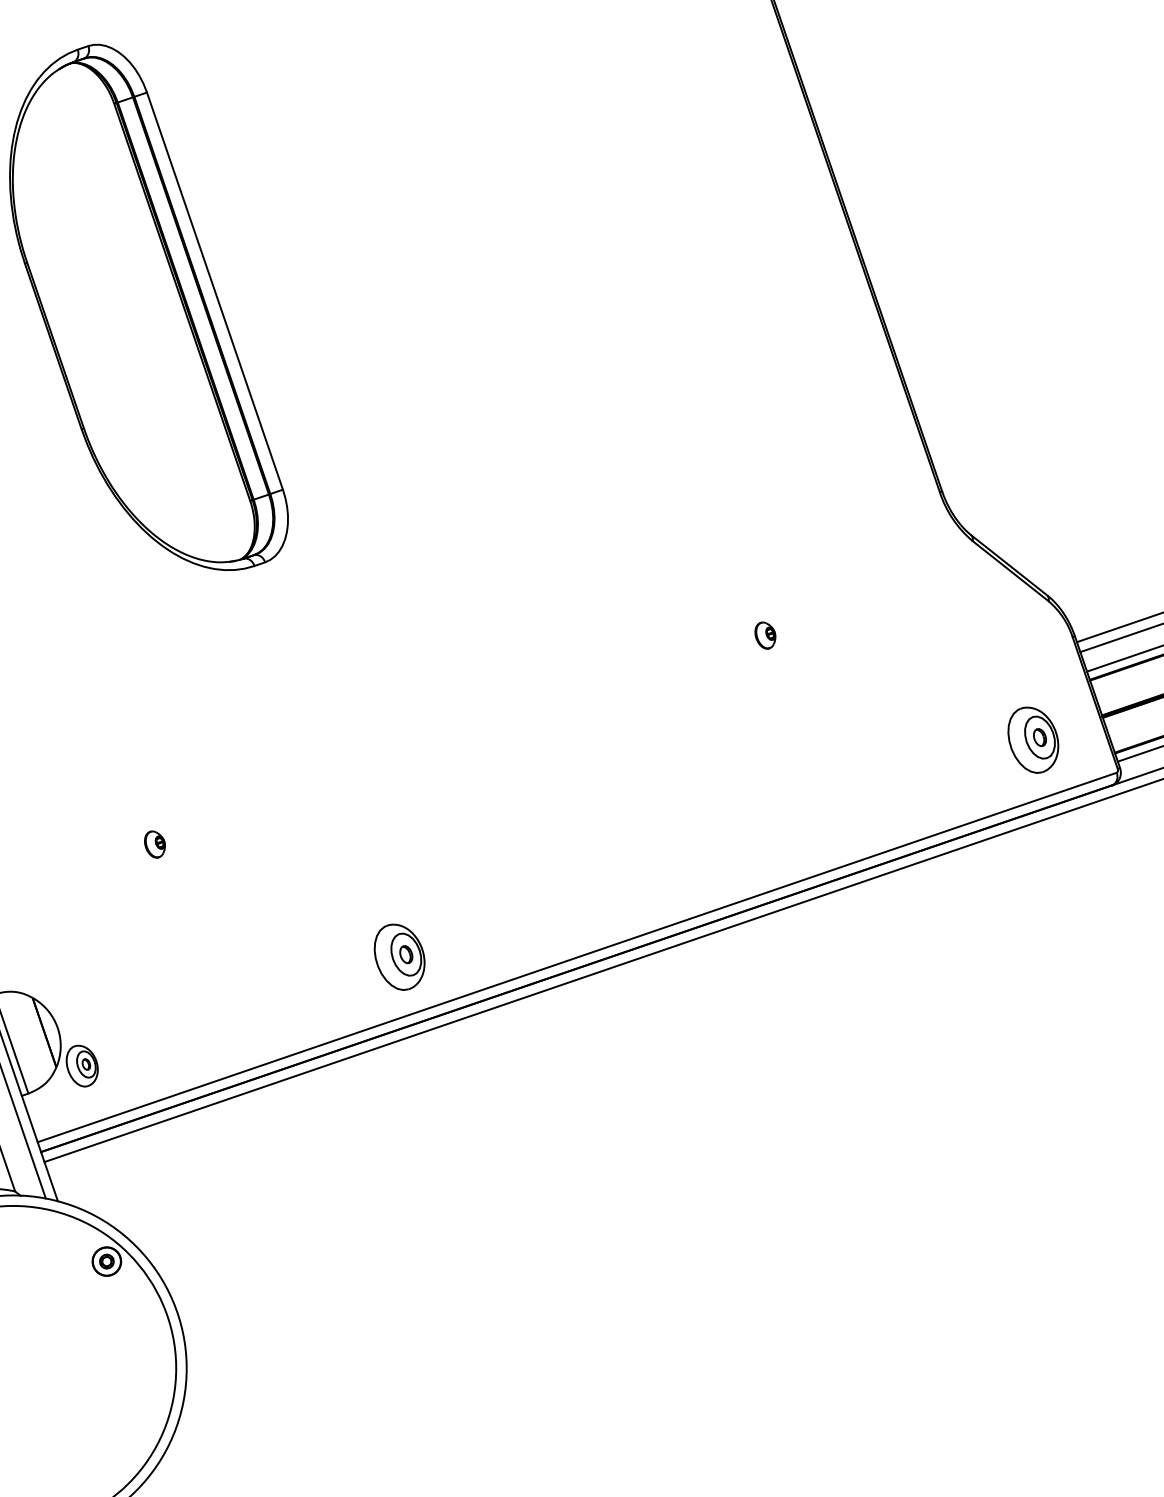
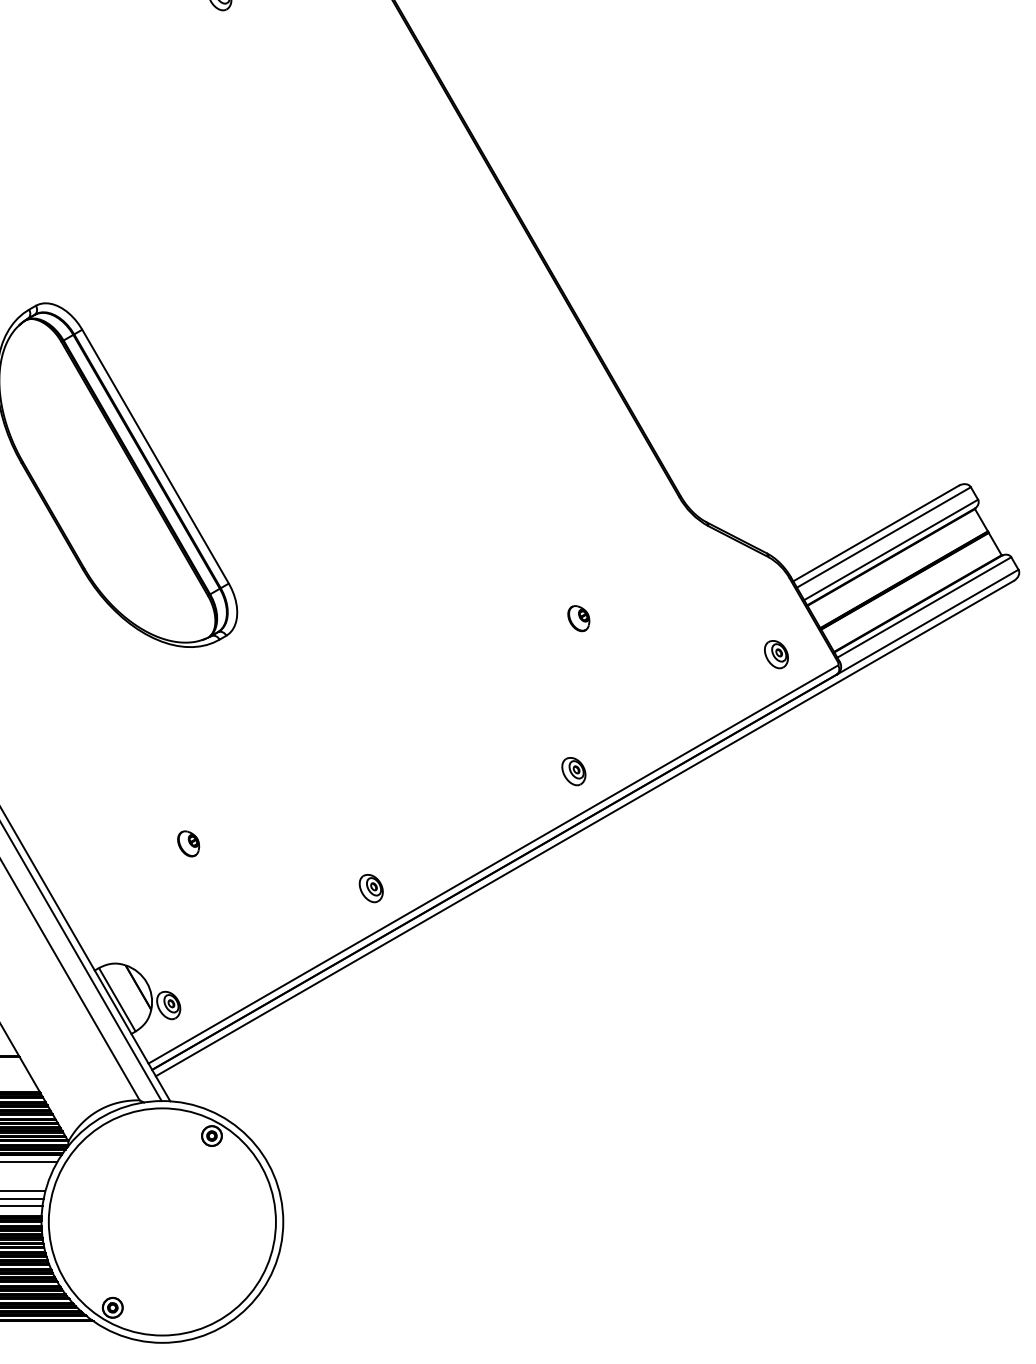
part: (764, 635) -> (578, 618), size x1.43
part: (1033, 740) -> (776, 654), size x0.62
part: (154, 843) -> (188, 843), size x1.43
part: (715, 848) -> (573, 771), added
part: (397, 957) -> (370, 888), size x0.62

